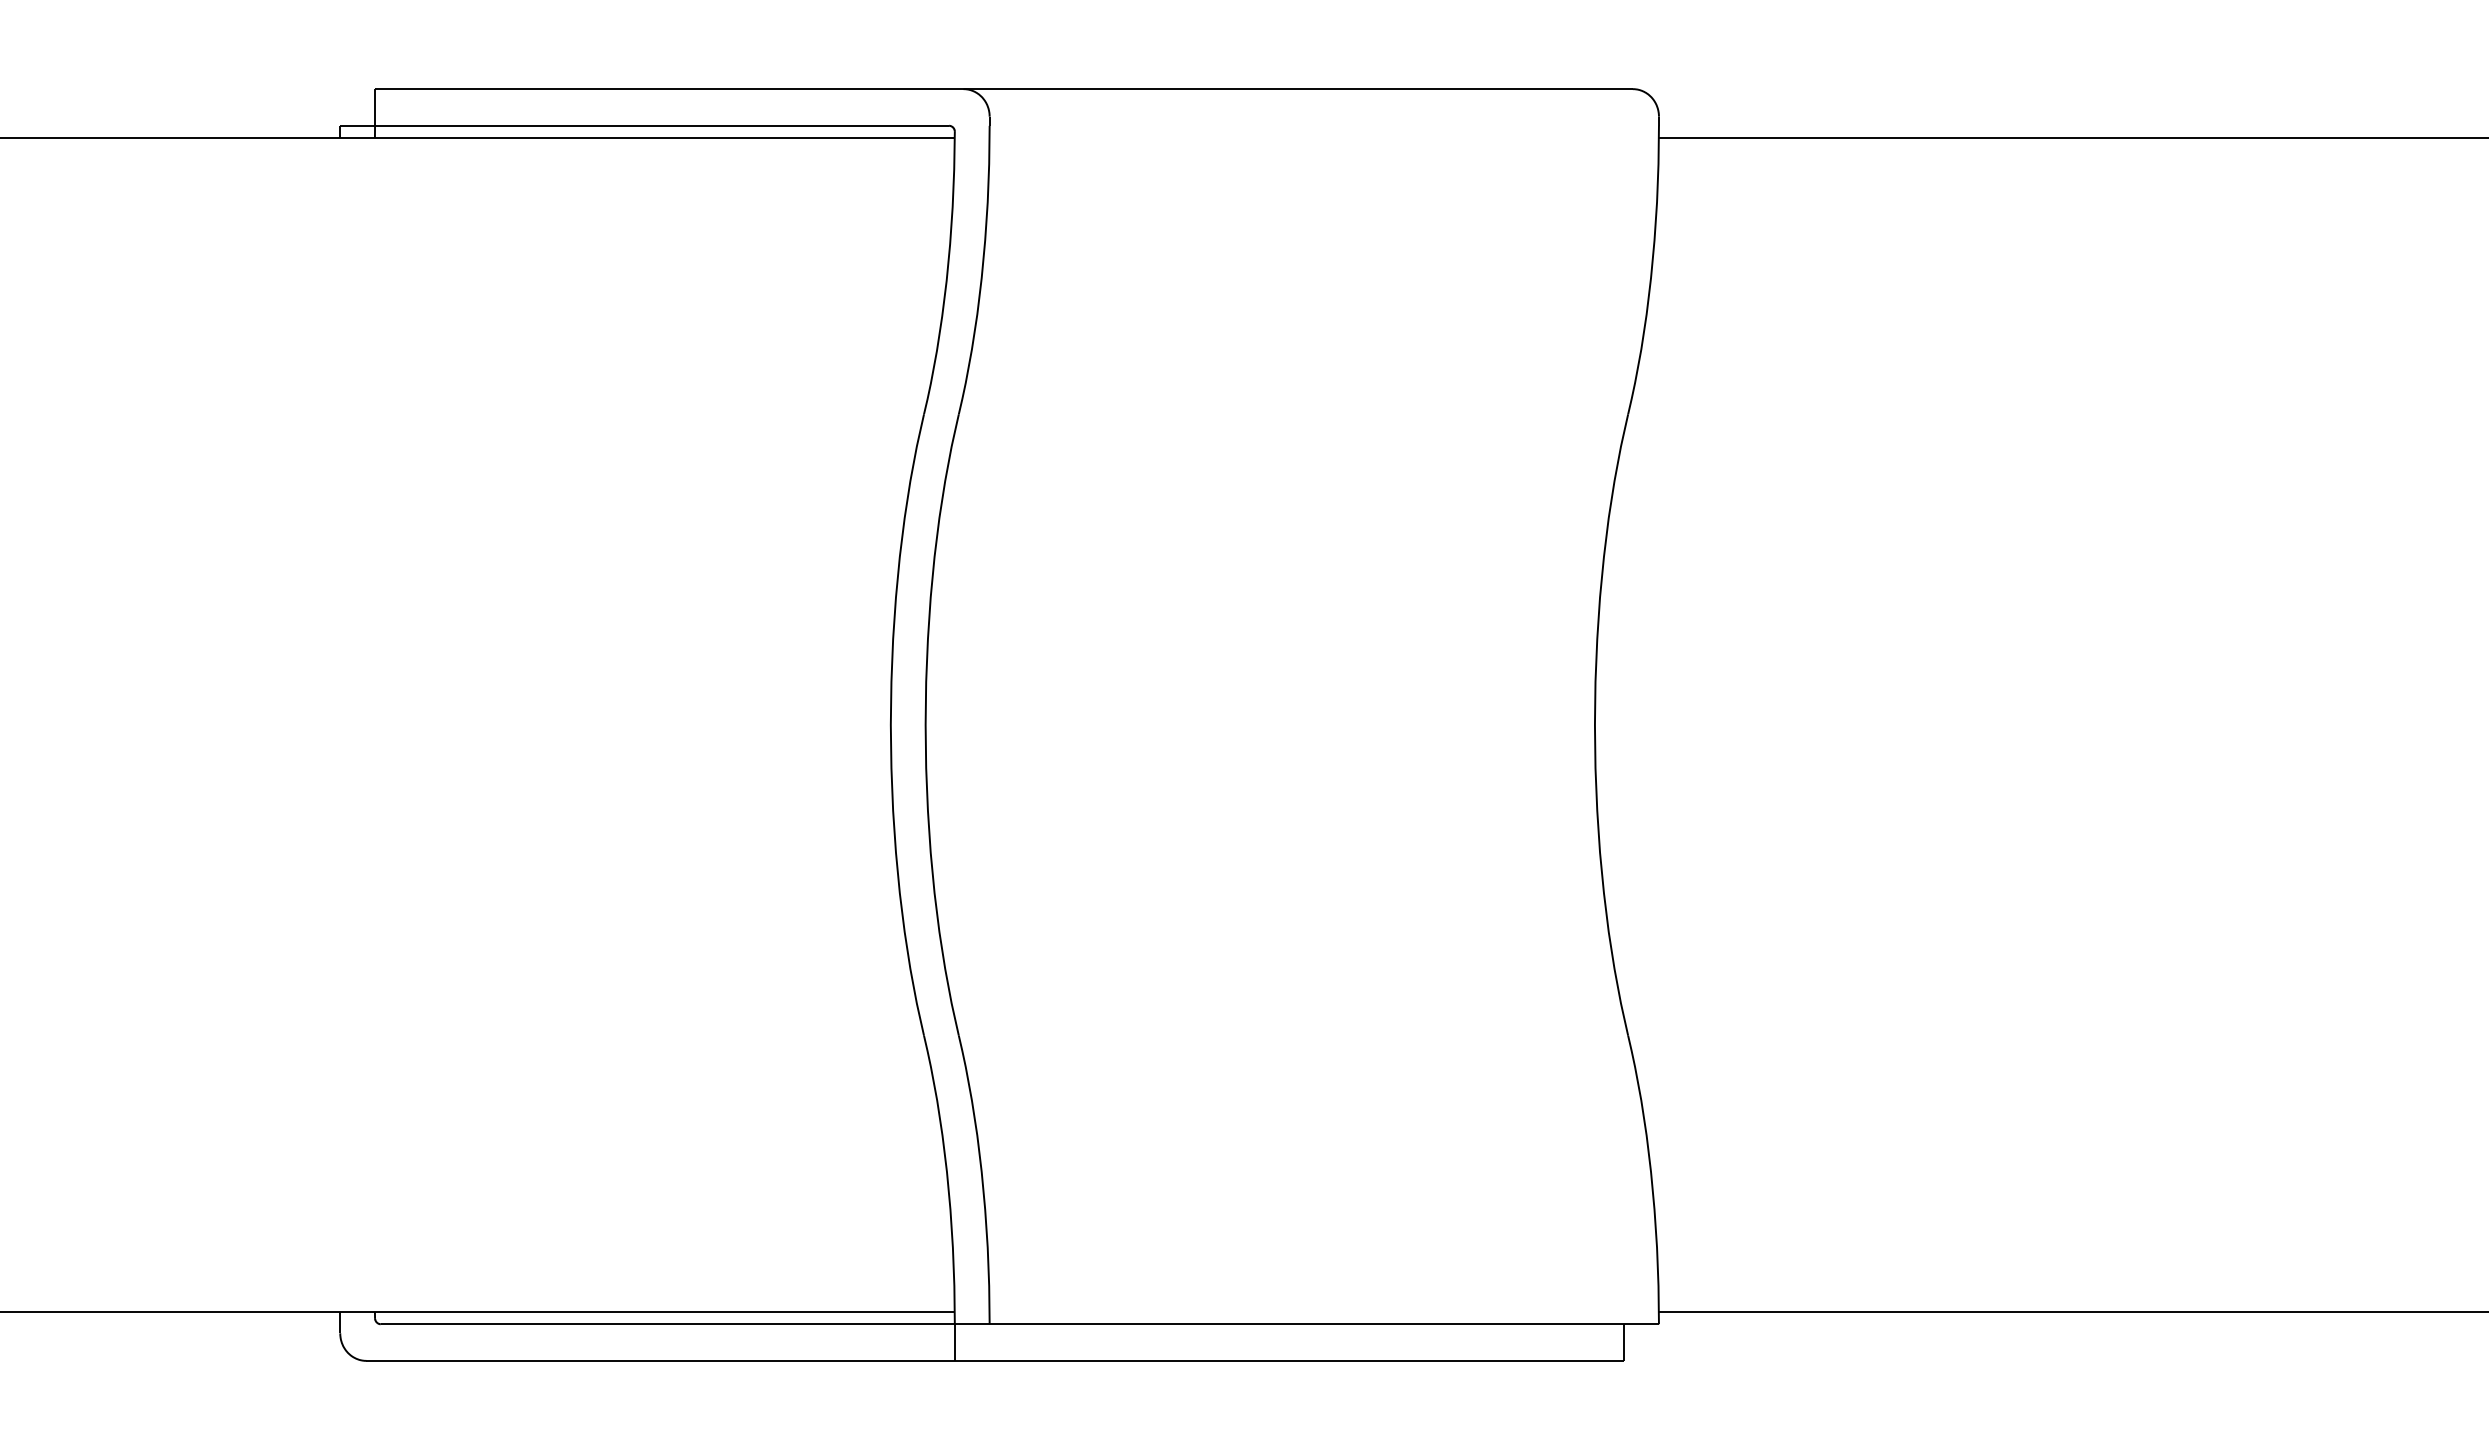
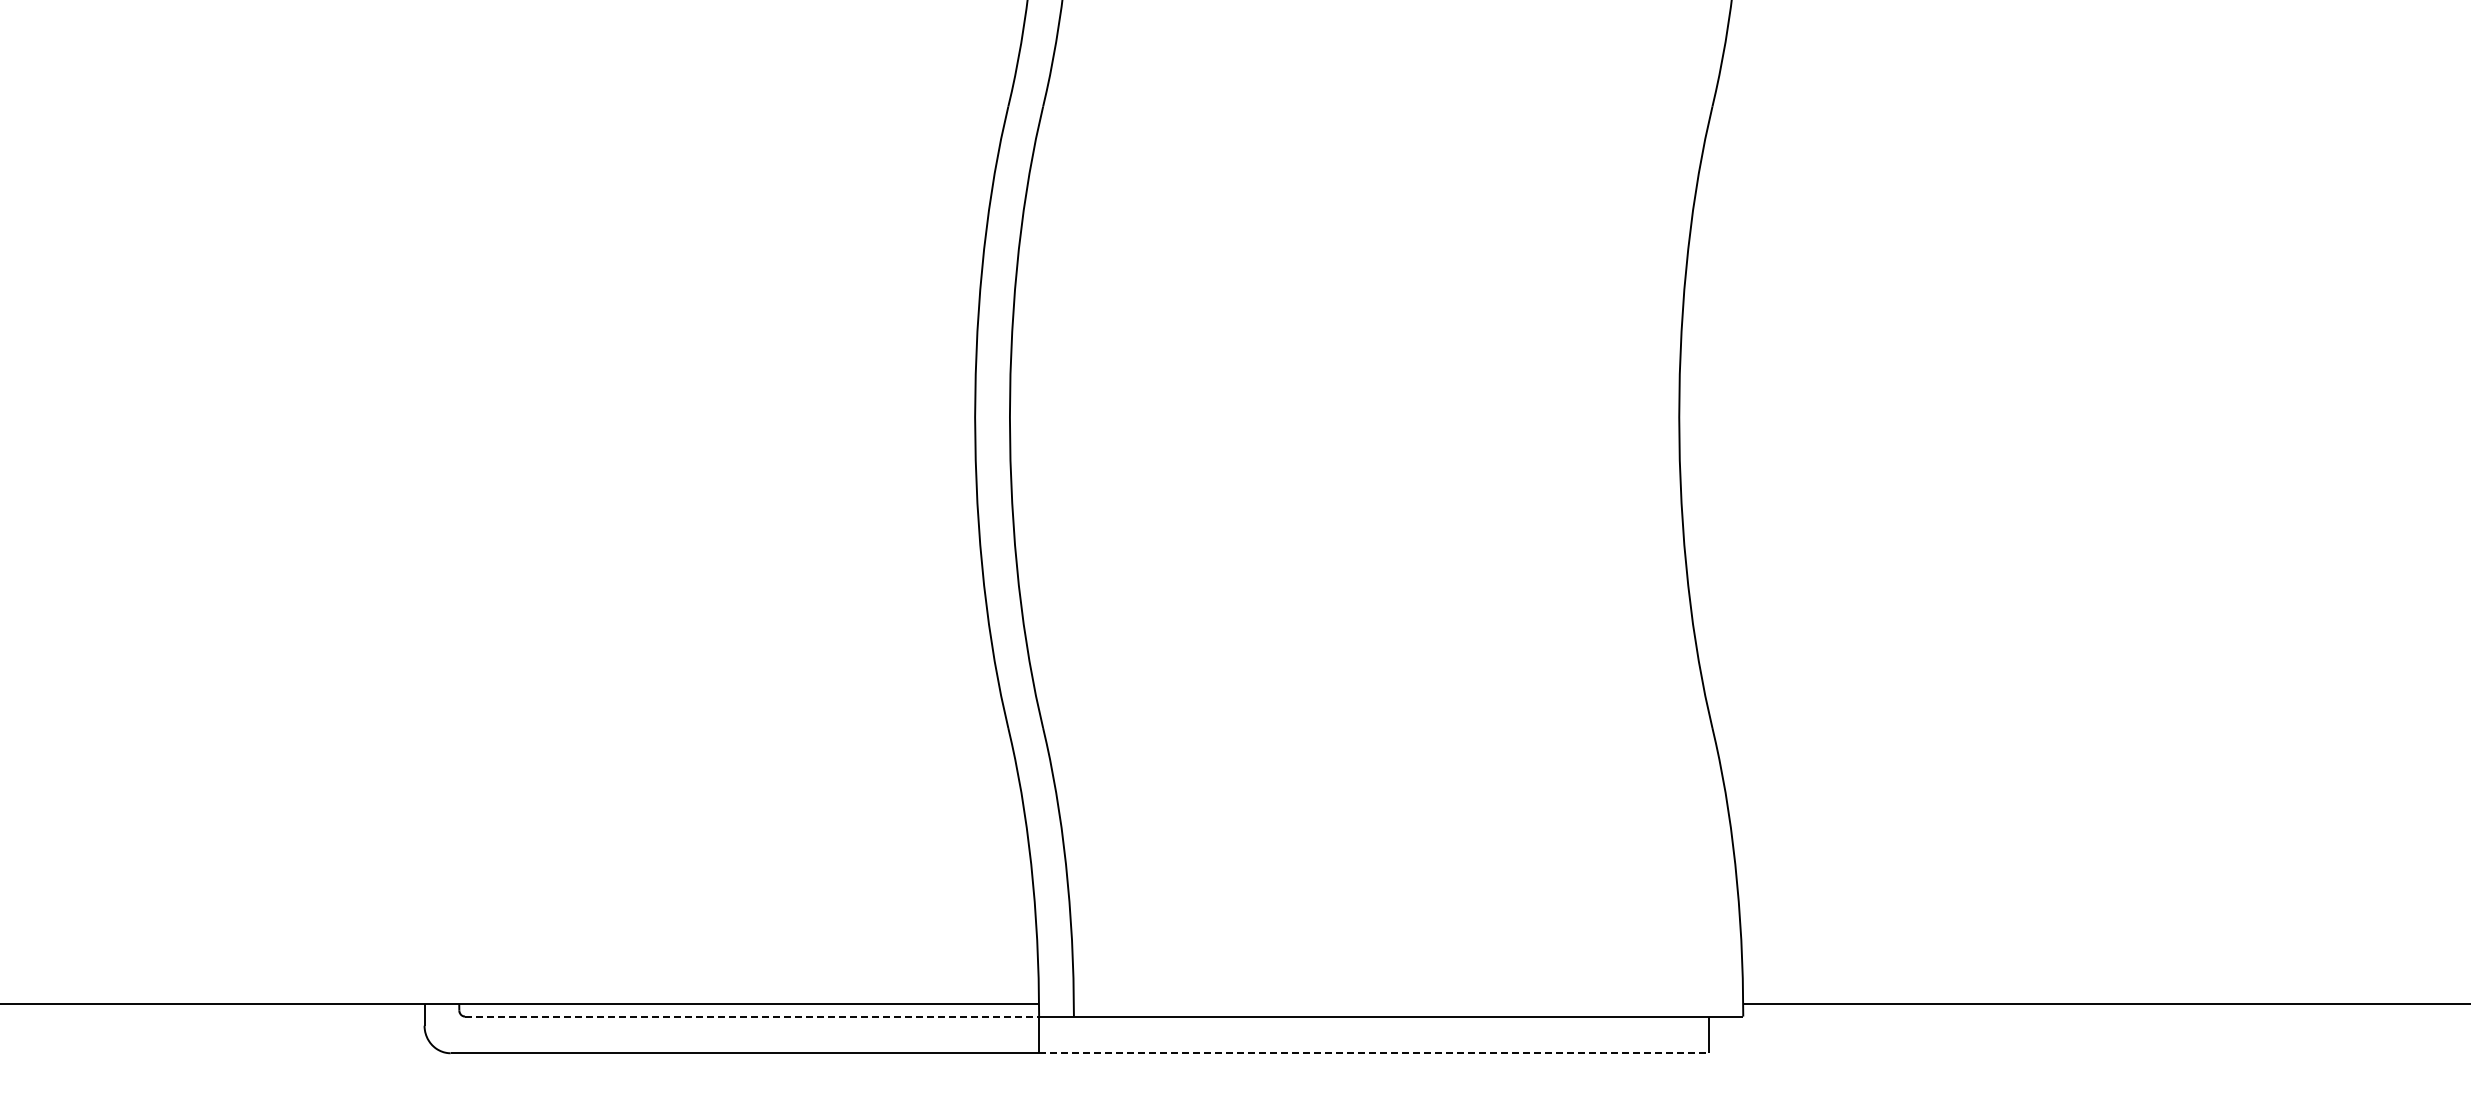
line: (668, 1324) -> (752, 1016), solid -> dashed
line: (1289, 1360) -> (1373, 1052), solid -> dashed

